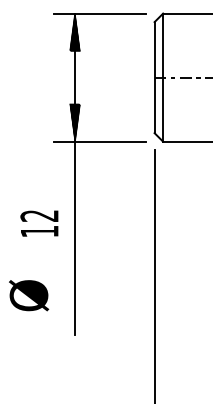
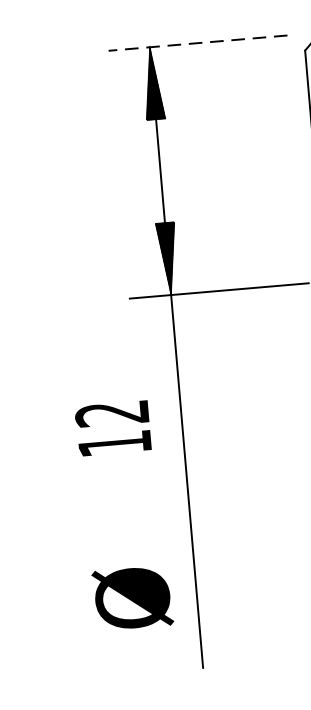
line: (99, 13) -> (197, 43), solid -> dashed
text: (39, 223) -> (113, 428), moved
text: (29, 295) -> (133, 597), moved

